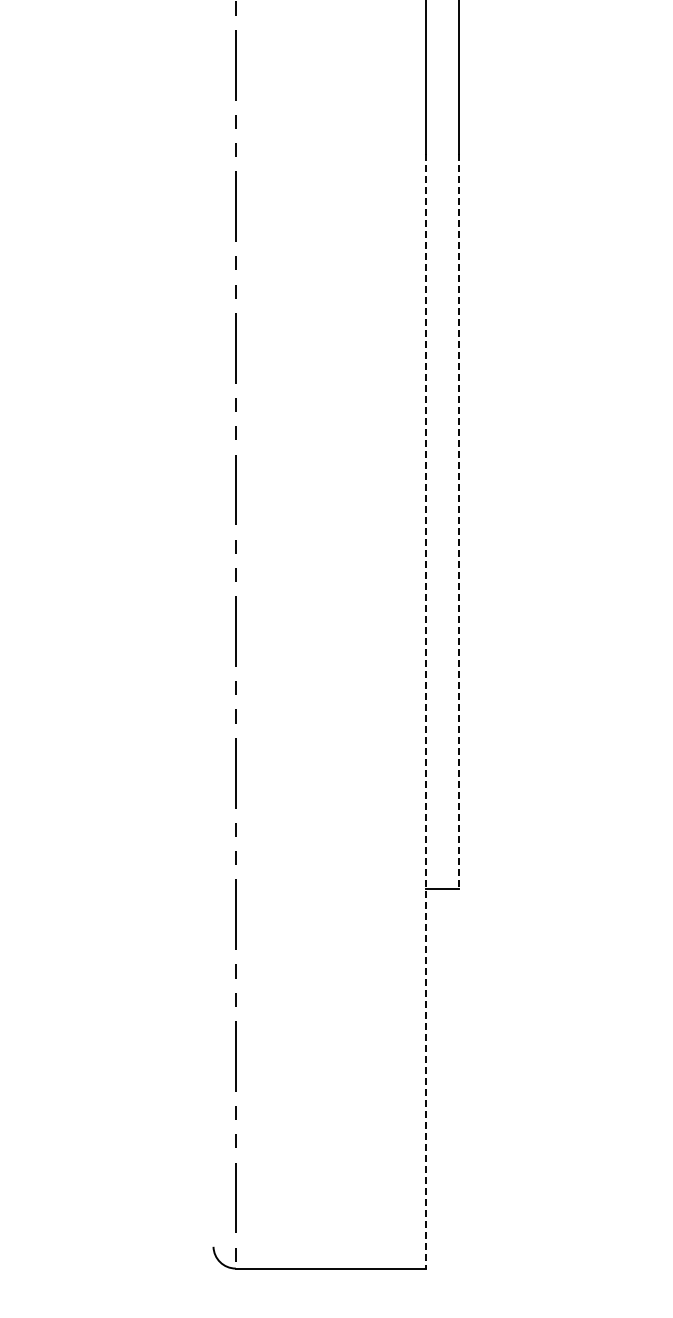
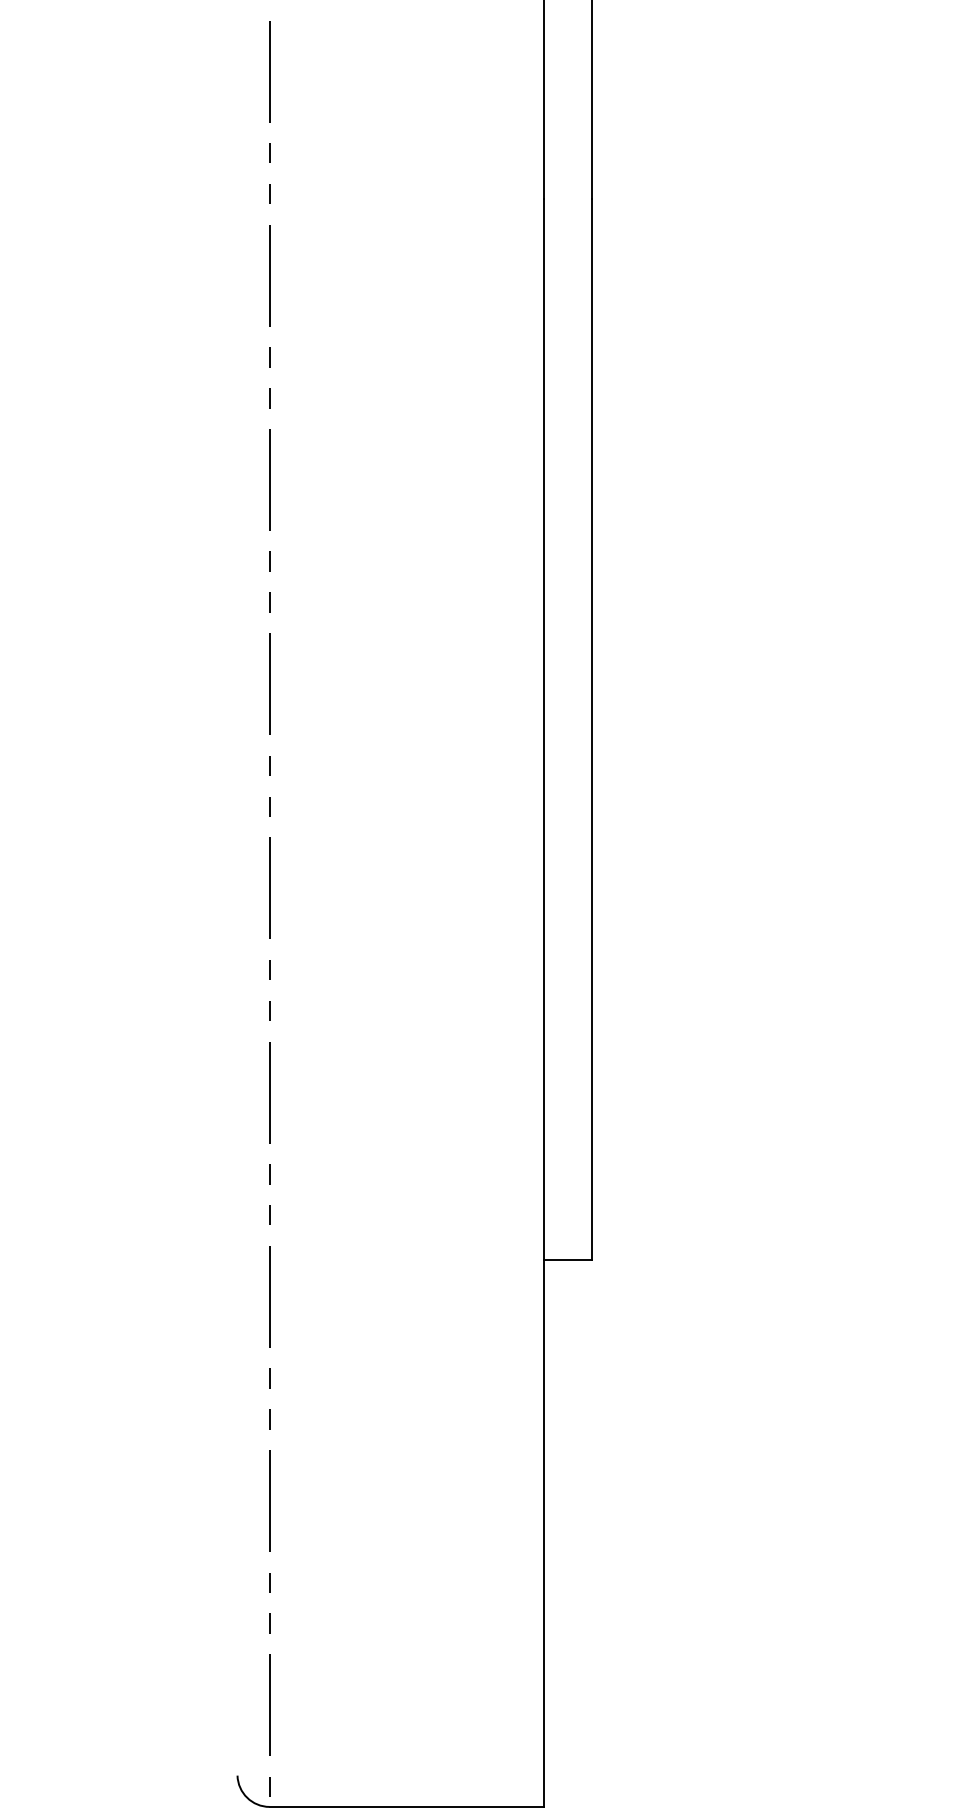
line: (459, 521) -> (592, 729), dashed -> solid
line: (426, 711) -> (544, 1003), dashed -> solid

